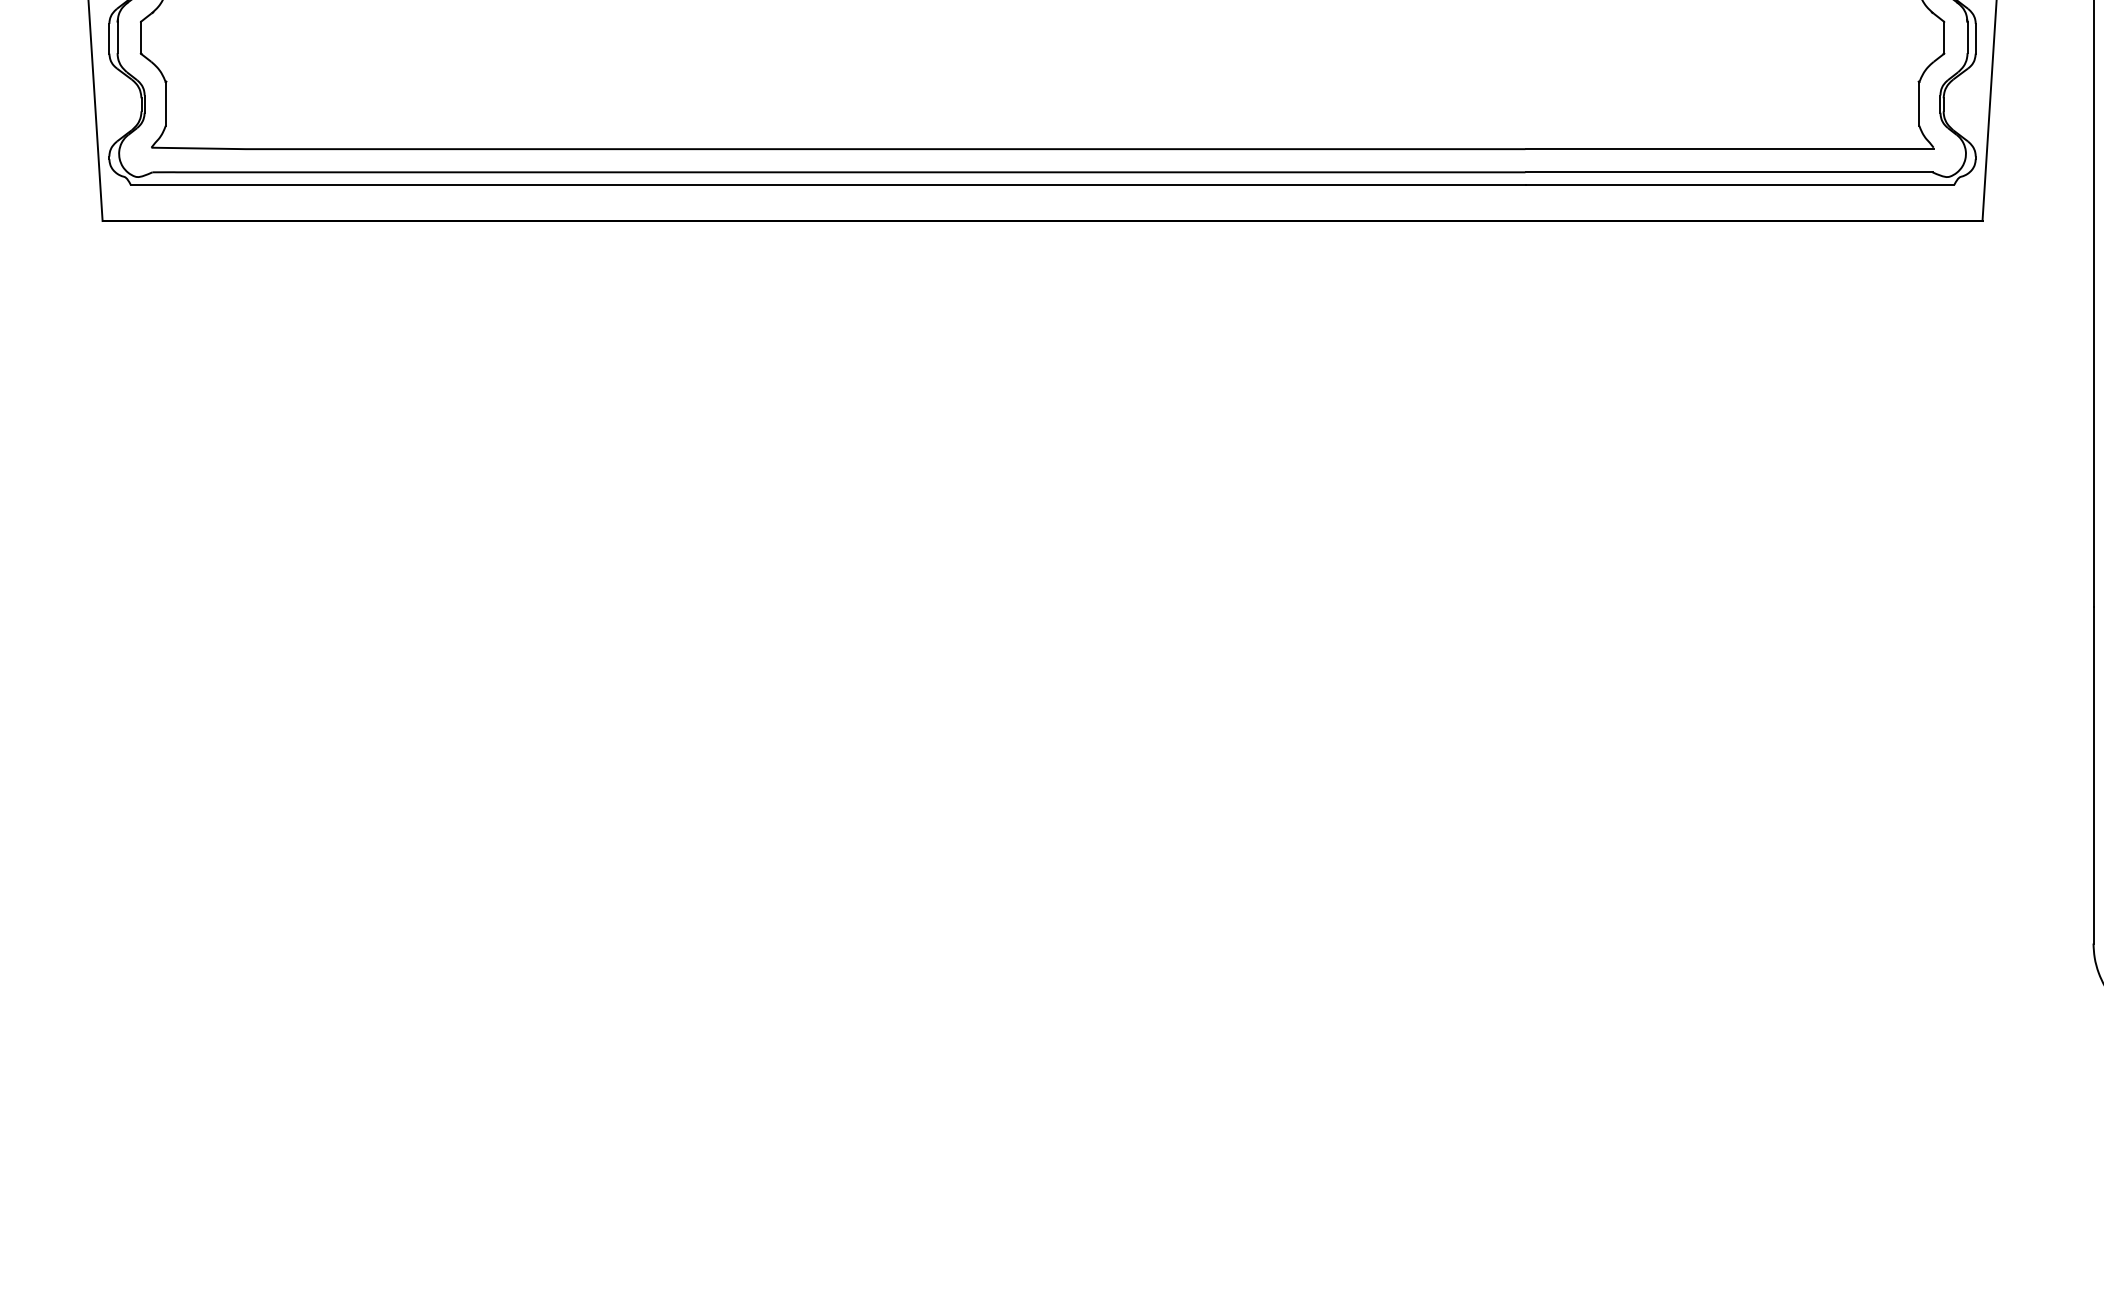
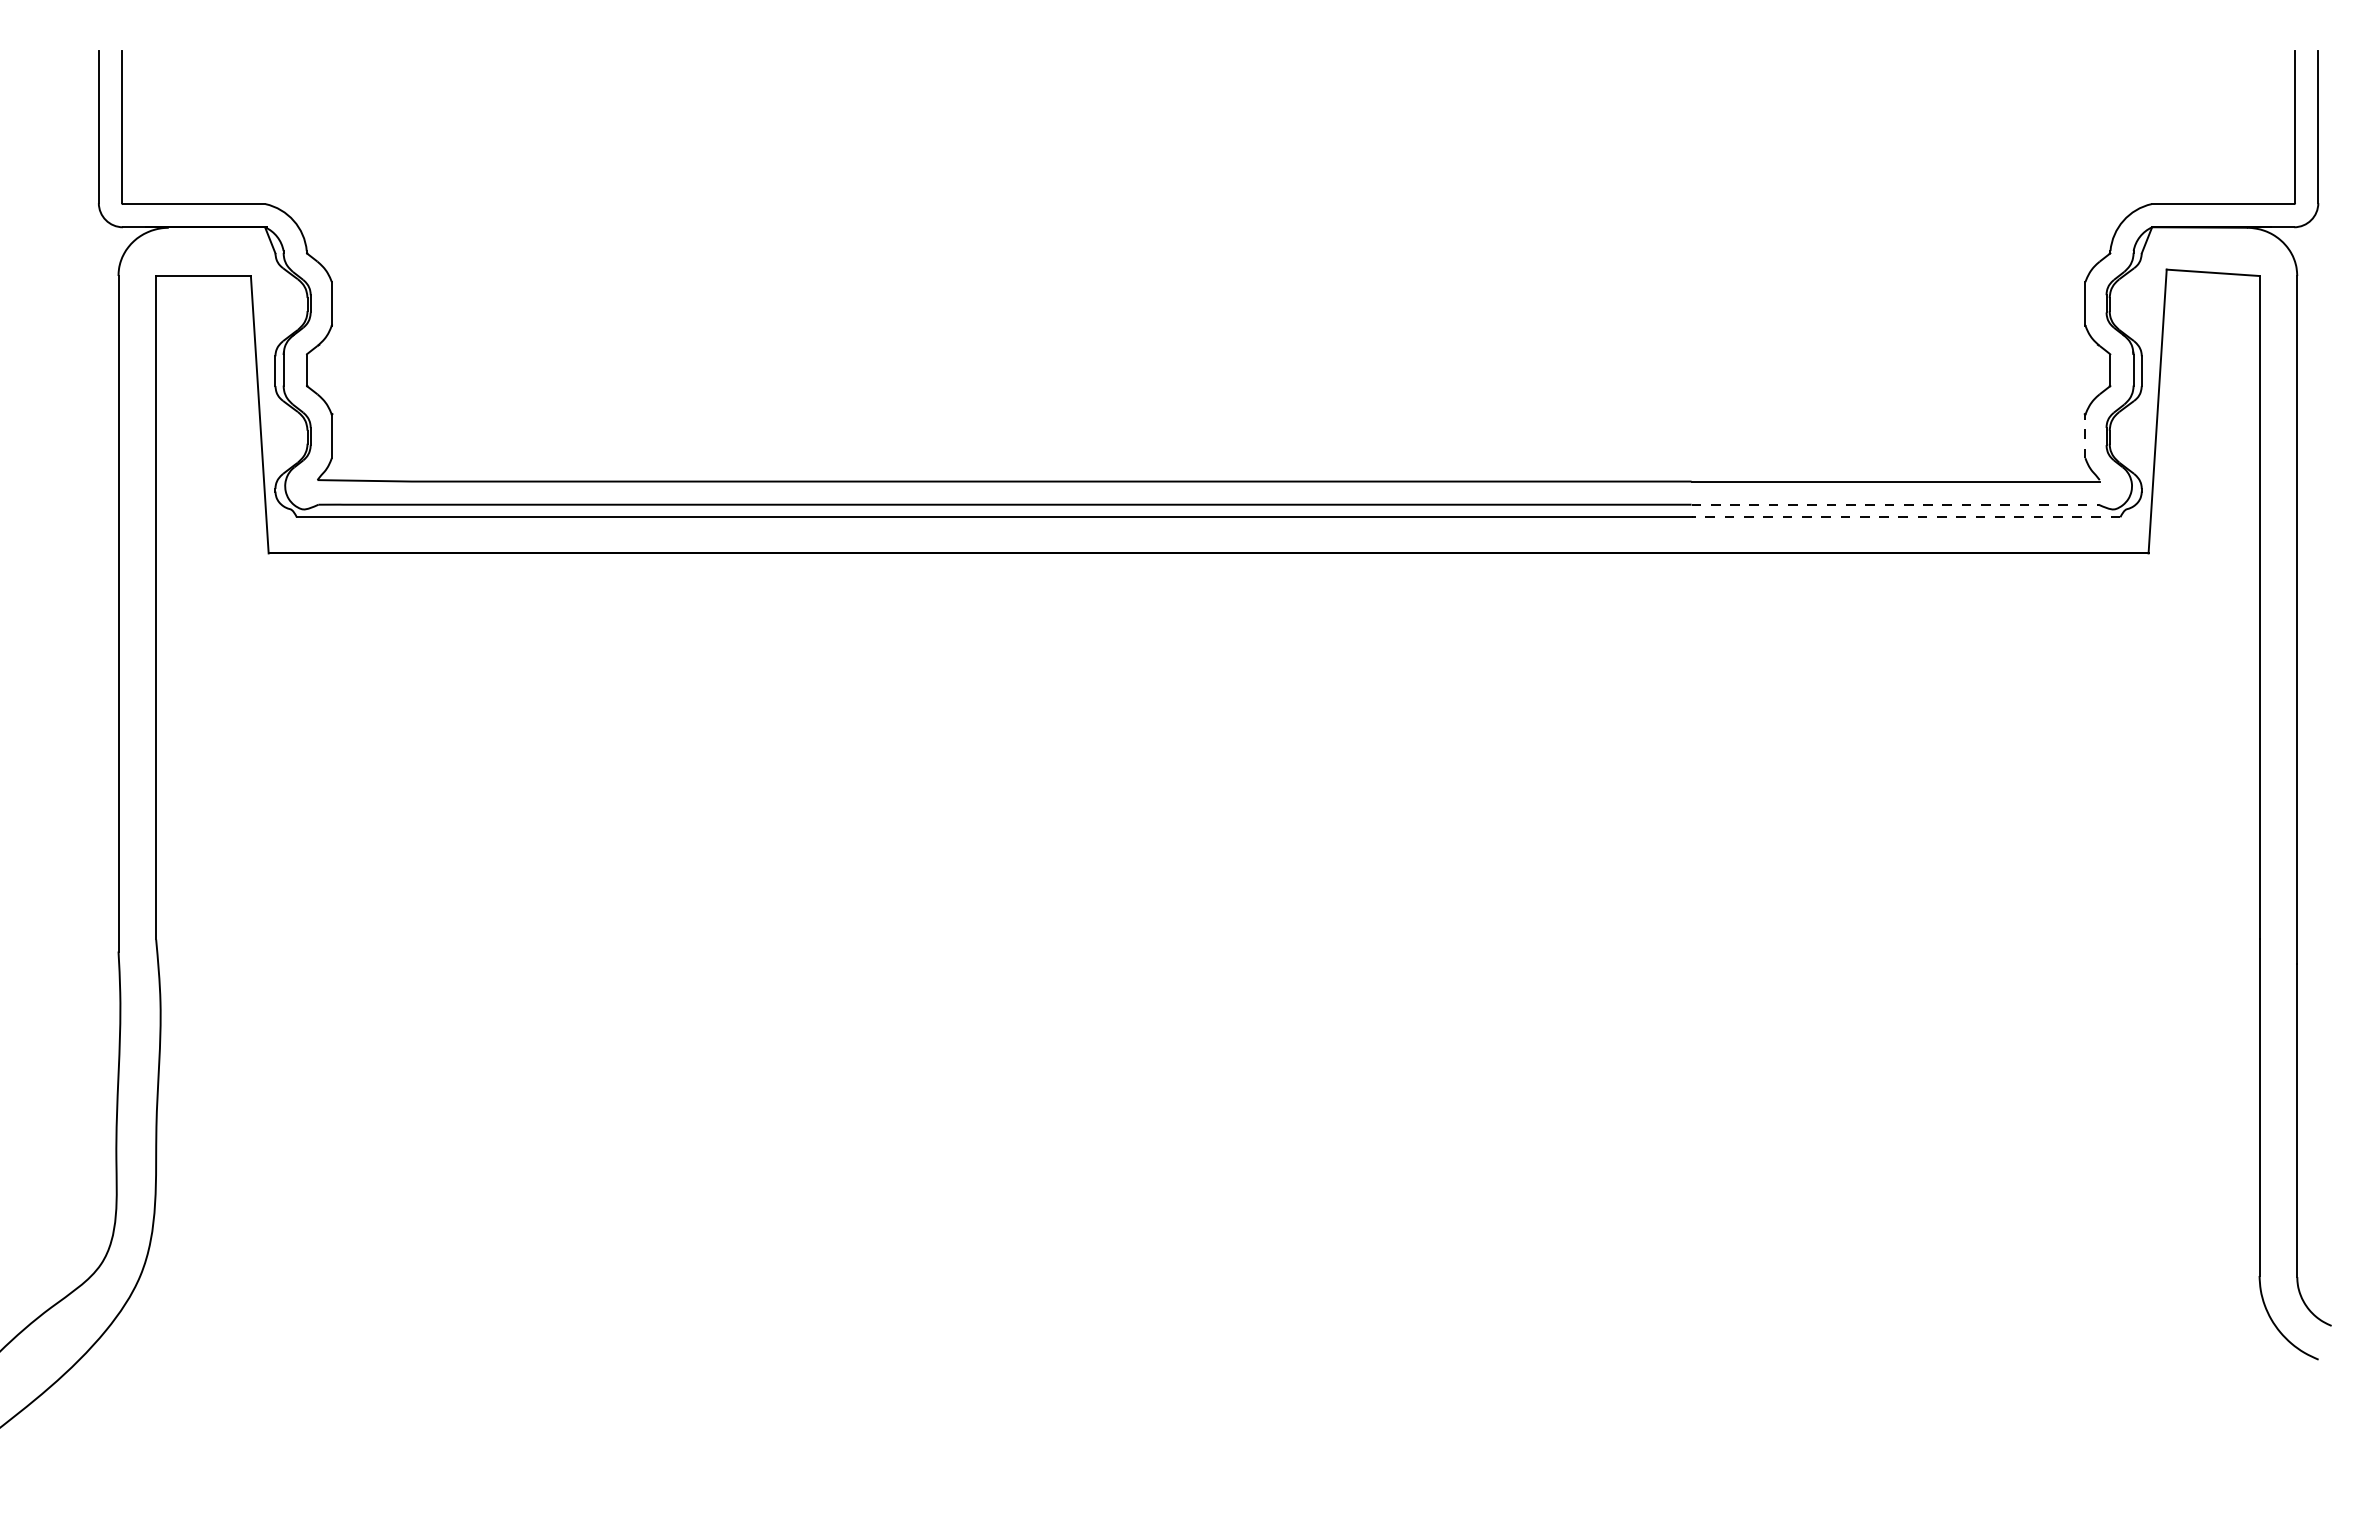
line: (1919, 104) -> (2085, 436), solid -> dashed
line: (1729, 172) -> (1895, 504), solid -> dashed
line: (1739, 185) -> (1905, 517), solid -> dashed

